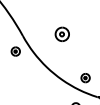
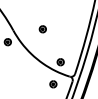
part: (61, 34) -> (42, 29), size x0.62

